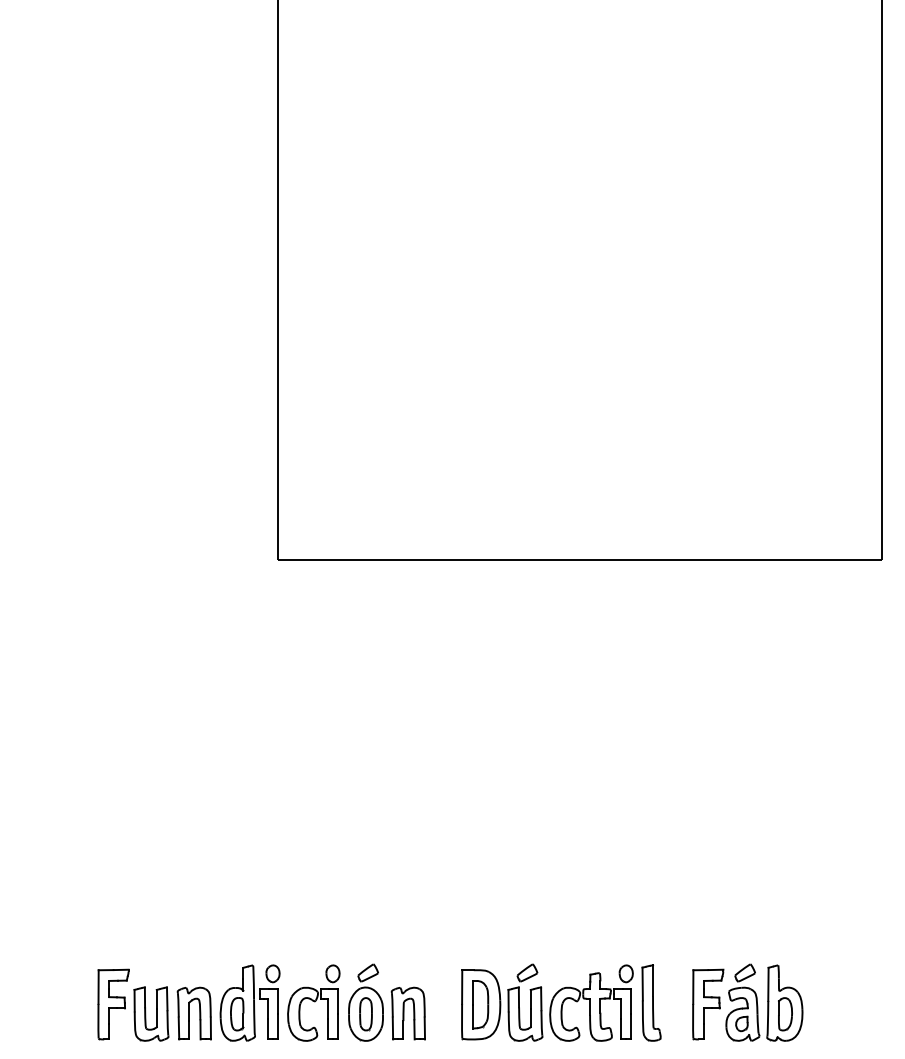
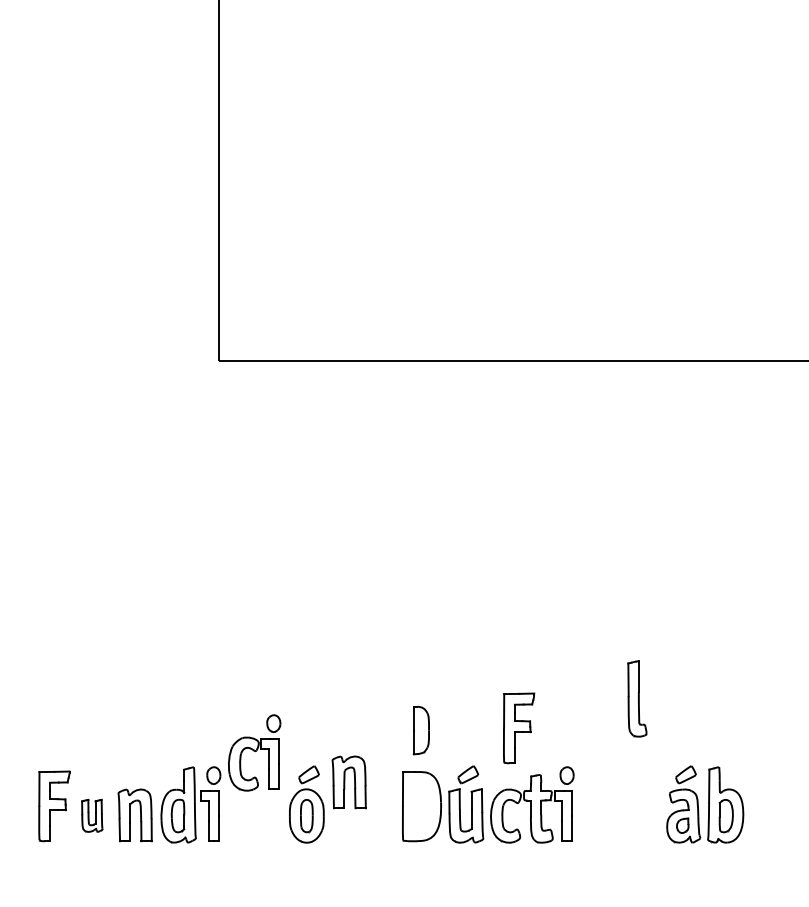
part: (313, 1002) -> (254, 752), moved
part: (651, 1002) -> (637, 698), moved
part: (480, 1004) -> (421, 730), moved
part: (708, 1004) -> (519, 728), moved
part: (151, 1013) -> (92, 815), size x0.6
part: (407, 1013) -> (348, 782), moved

